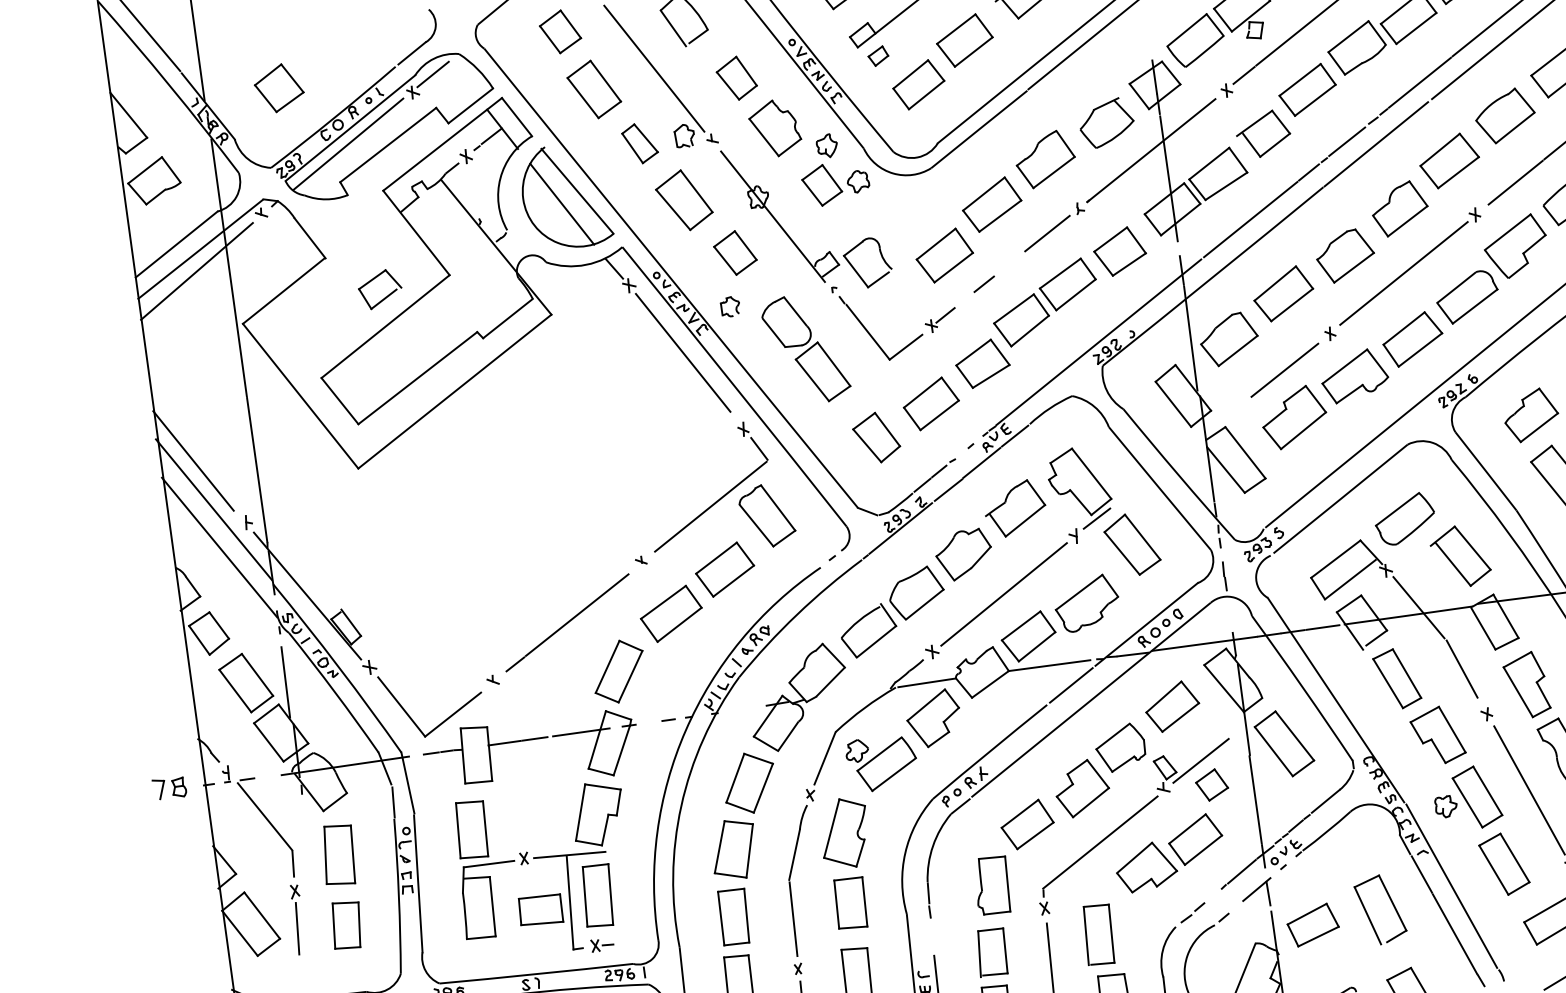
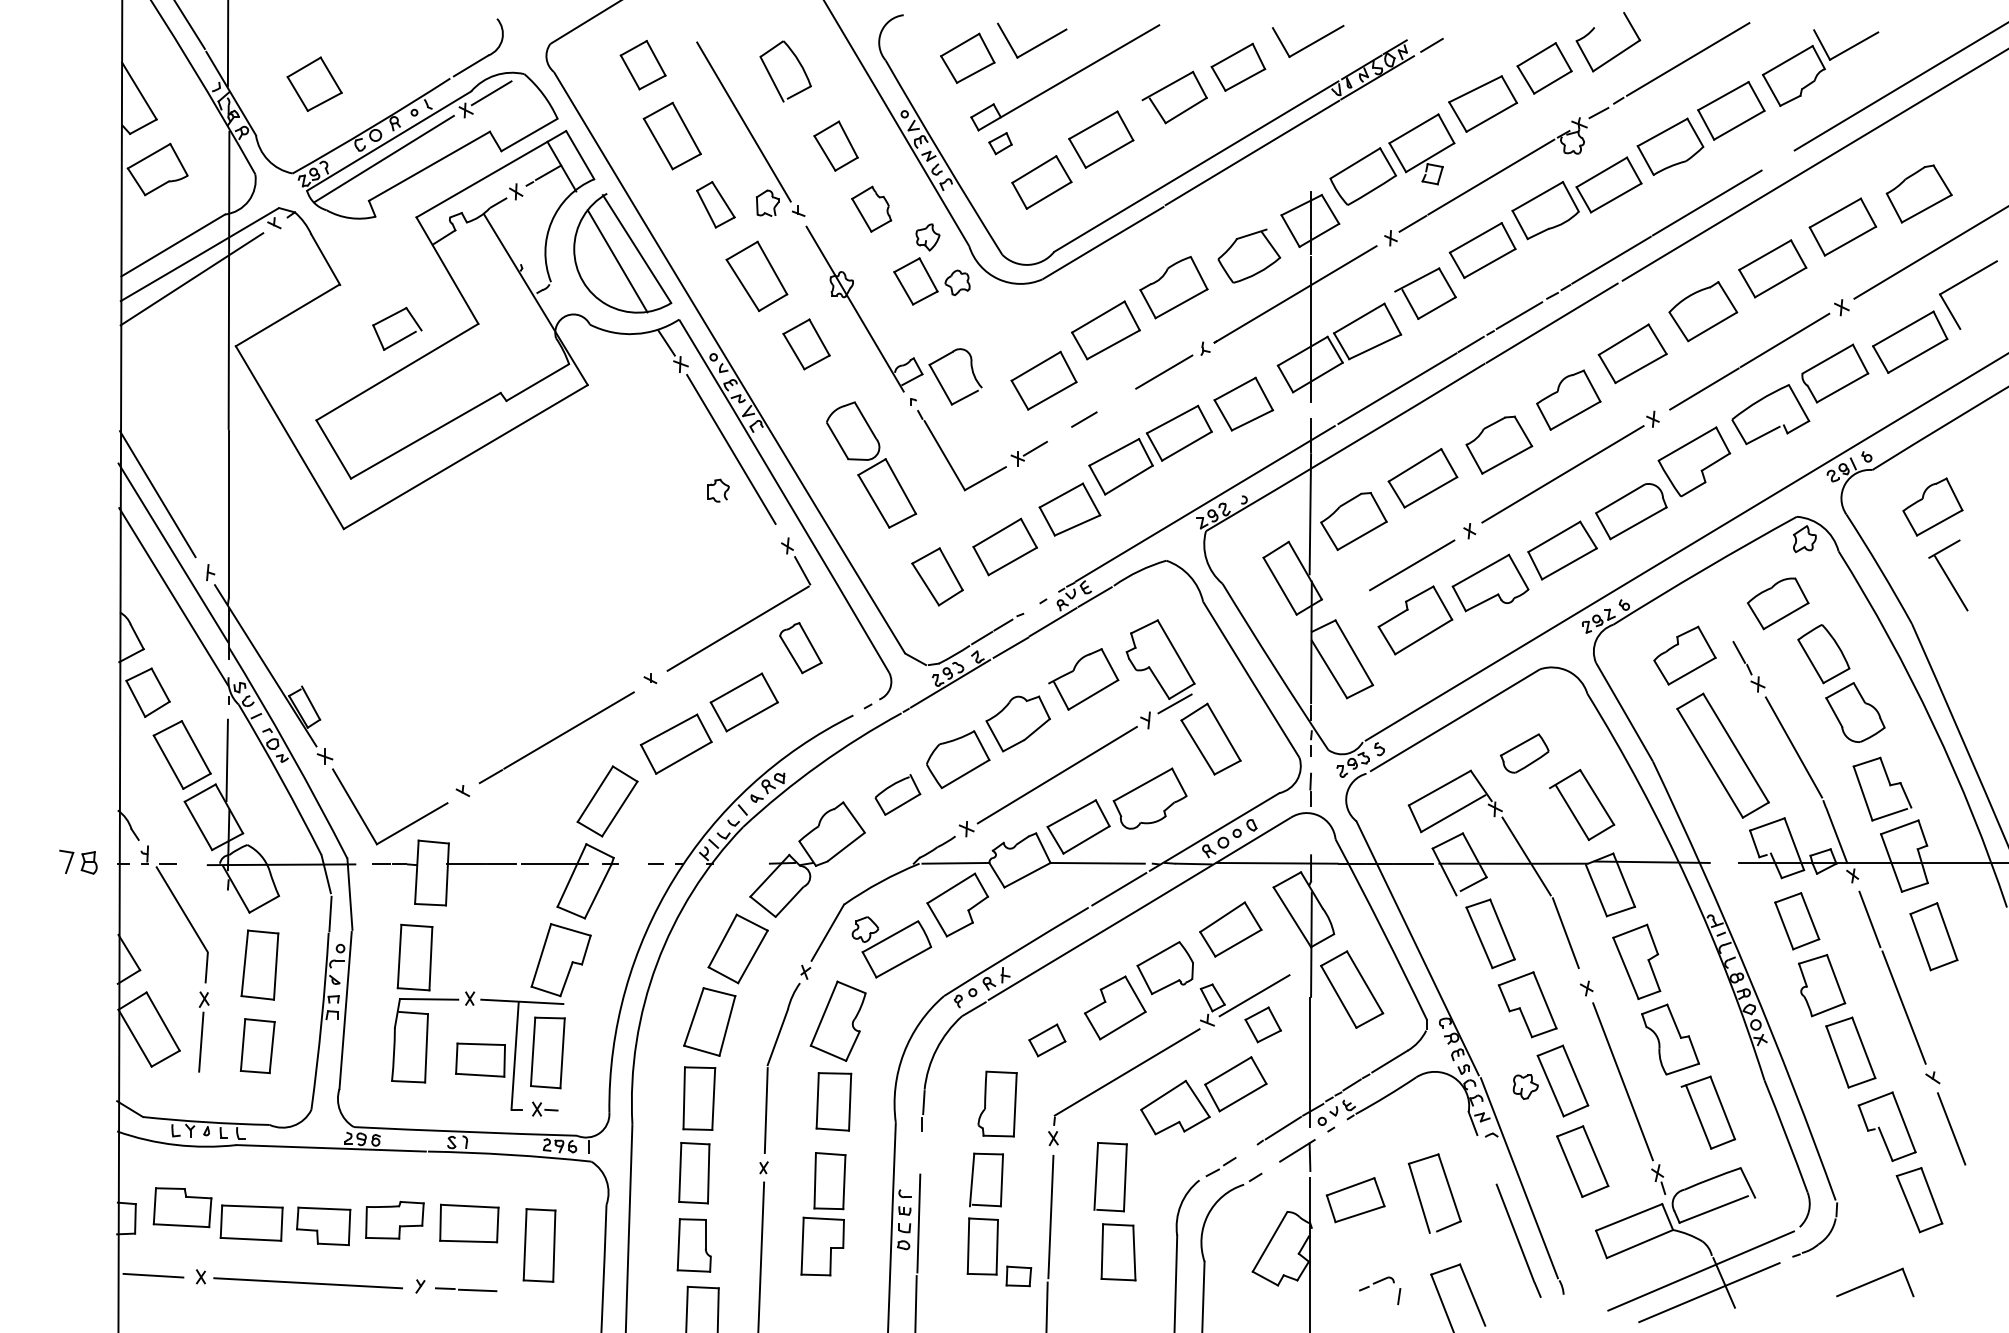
part: (775, 128) -> (871, 209), size x0.7
part: (735, 306) -> (724, 491), moved
part: (766, 515) -> (800, 647), size x0.7
part: (1404, 519) -> (1524, 753), size x0.7
part: (868, 630) -> (897, 794), size x0.7
part: (1027, 824) -> (1047, 1040), size x0.6
line: (1421, 873) -> (1487, 1159), removed

